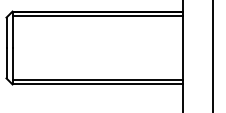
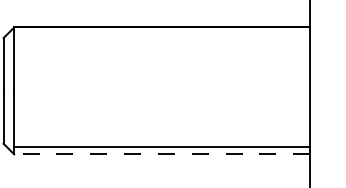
line: (97, 15) -> (161, 34), removed
line: (97, 84) -> (161, 154), solid -> dashed

